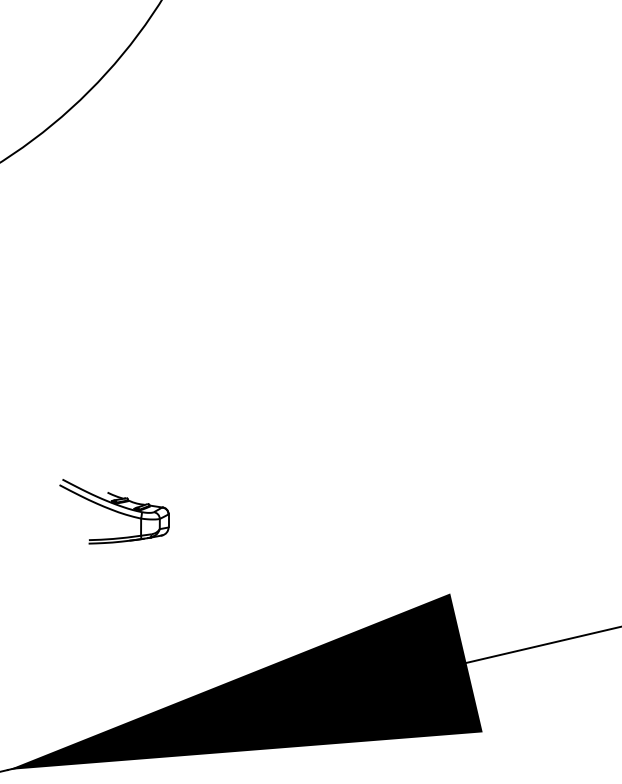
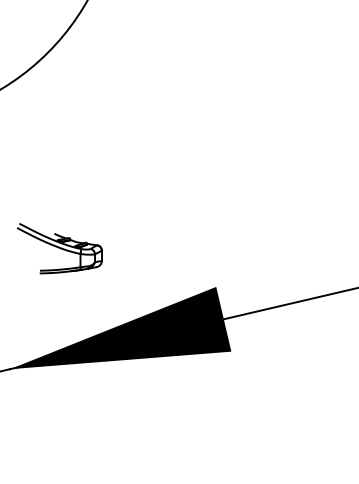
part: (114, 511) -> (59, 248), size x1.67

